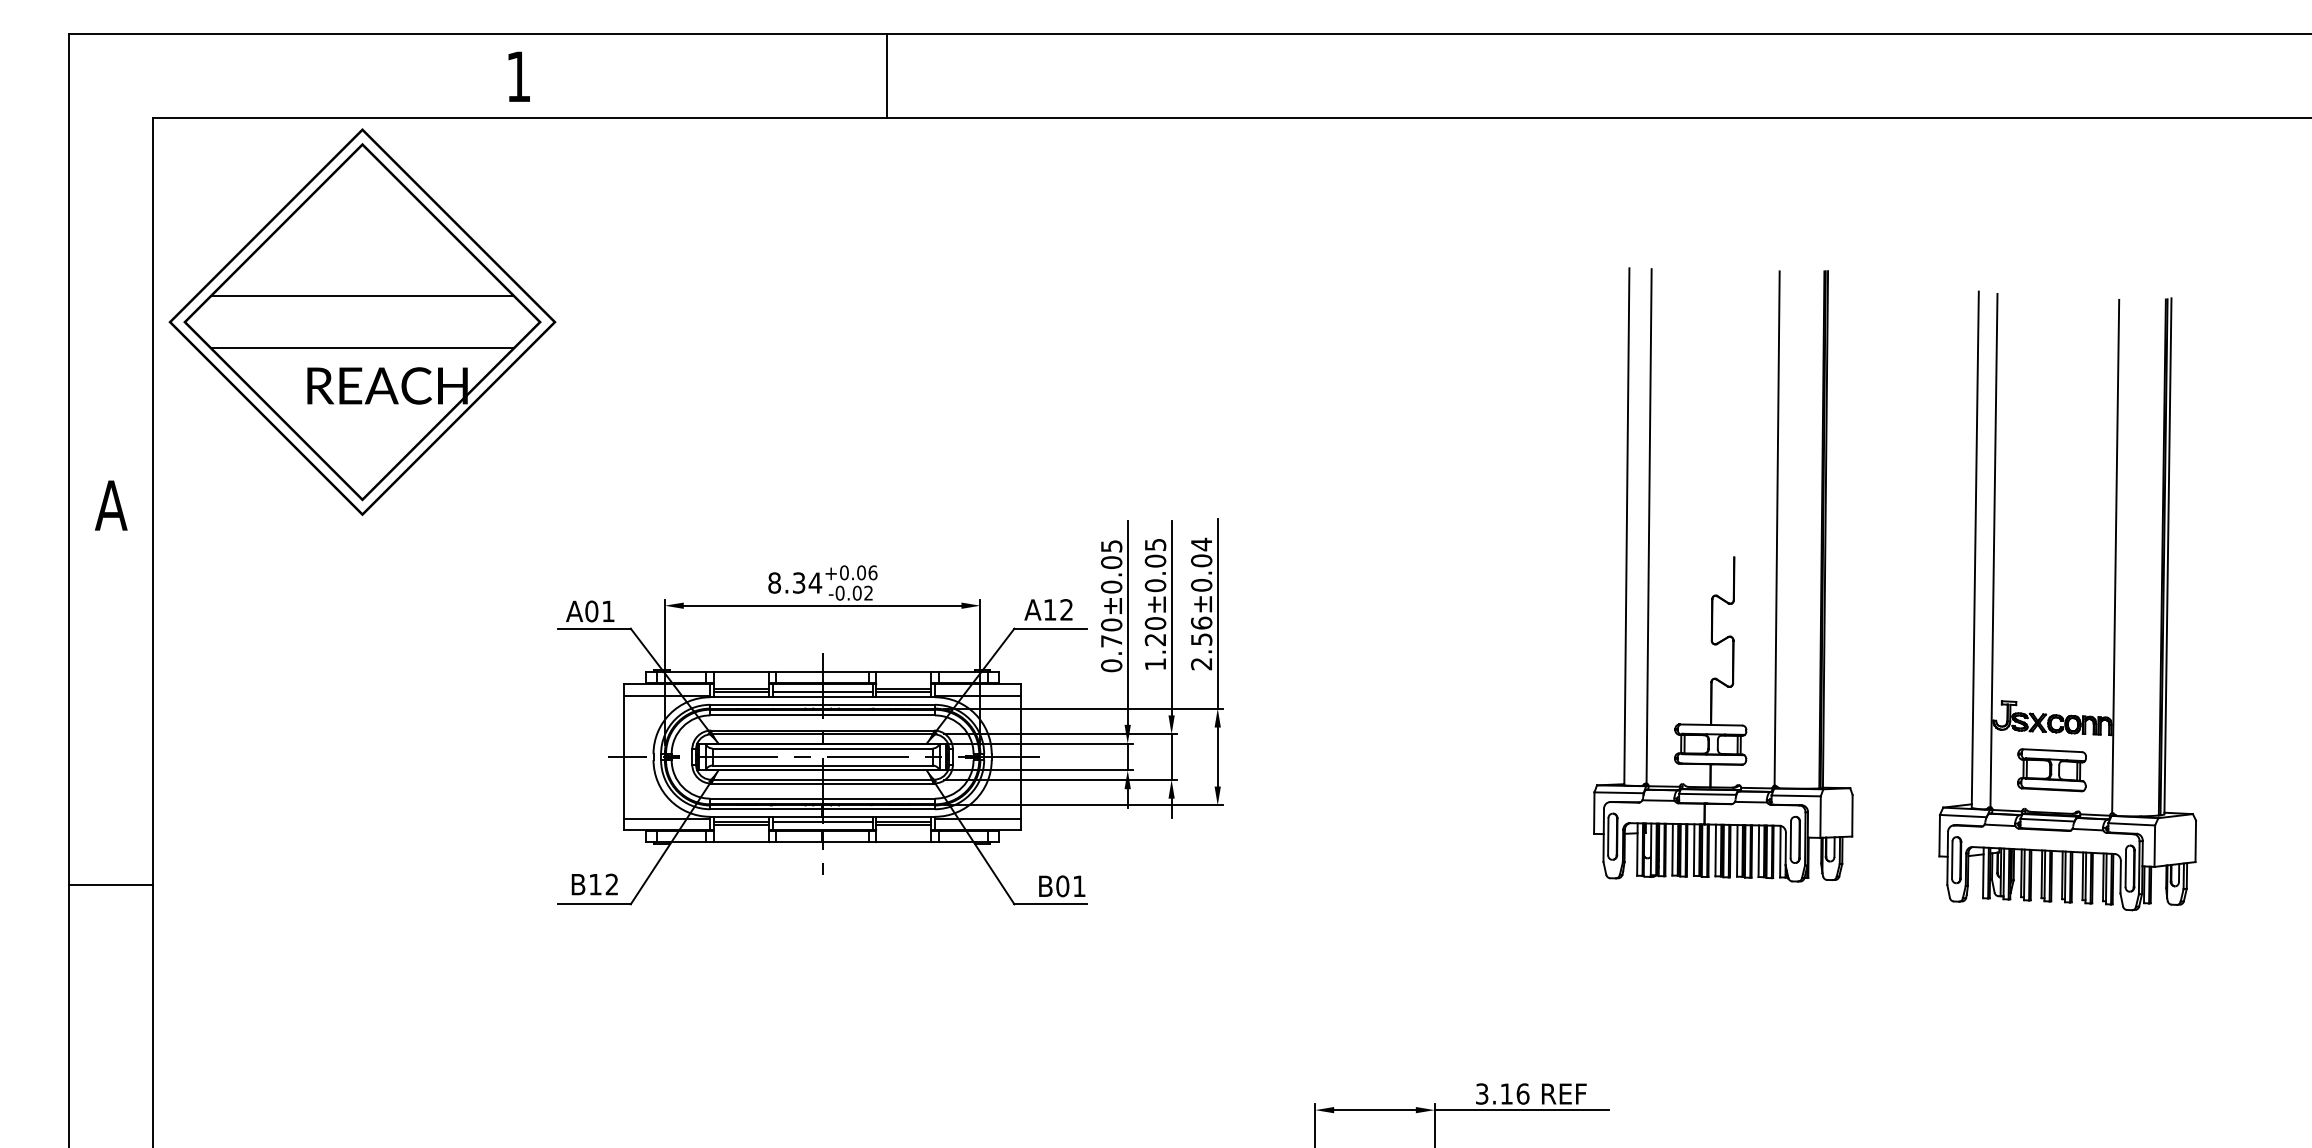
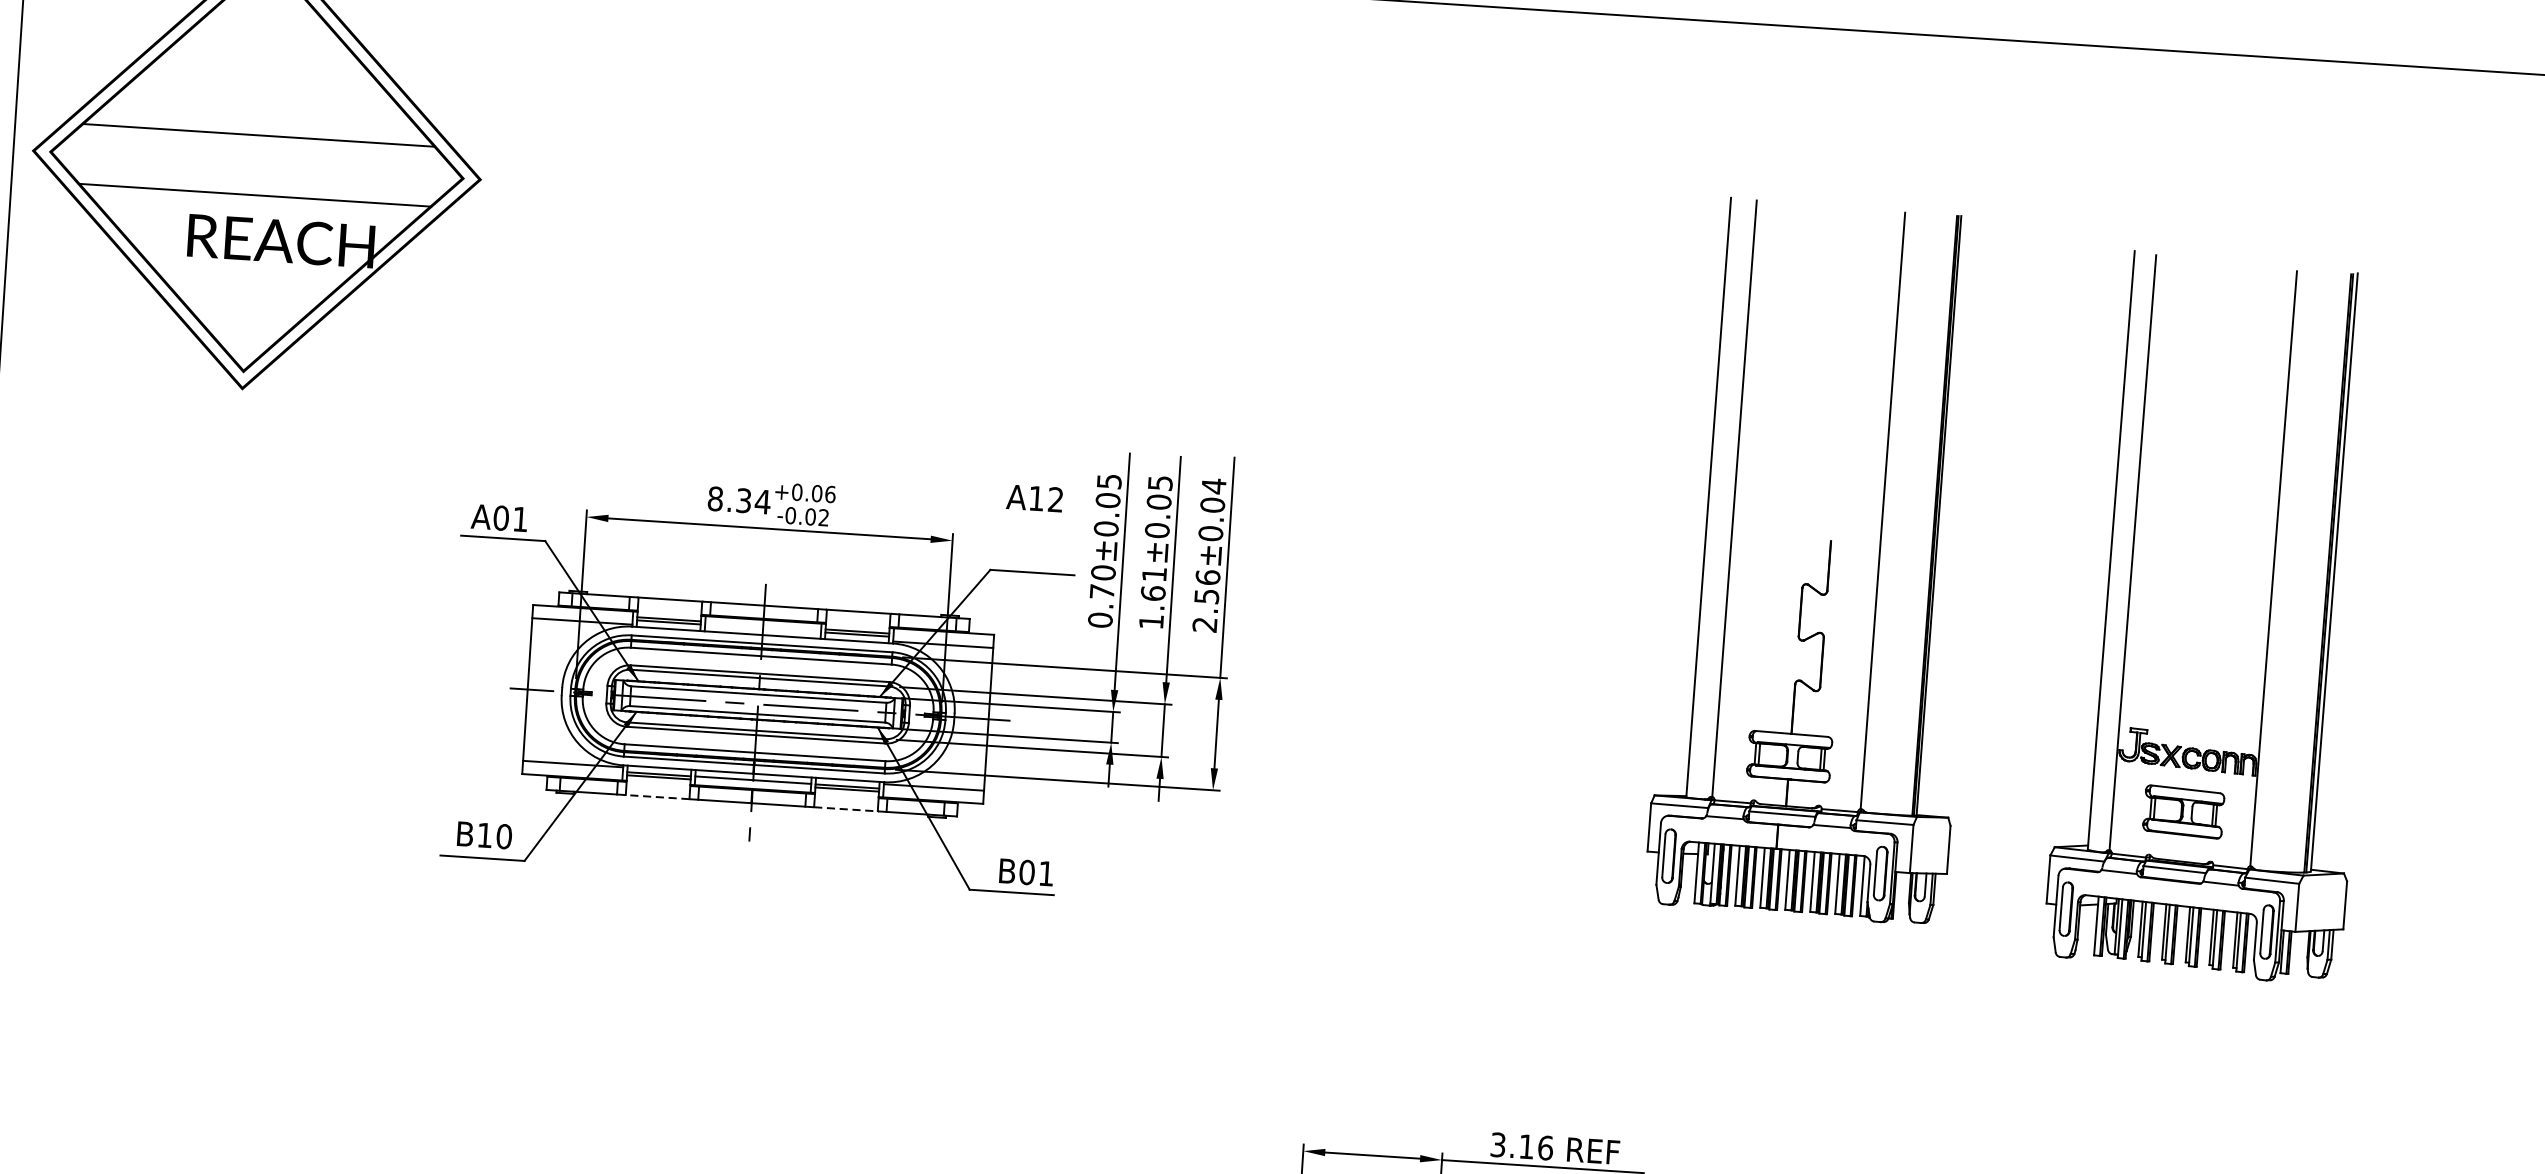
text: (1048, 609) -> (1034, 497), moved
text: (1155, 631) -> (1153, 583), 1.20±0.05 -> 1.61±0.05
line: (822, 691) -> (762, 628), removed
line: (740, 842) -> (656, 797), solid -> dashed
line: (904, 842) -> (846, 809), solid -> dashed
text: (611, 884) -> (503, 836), B12 -> B10

